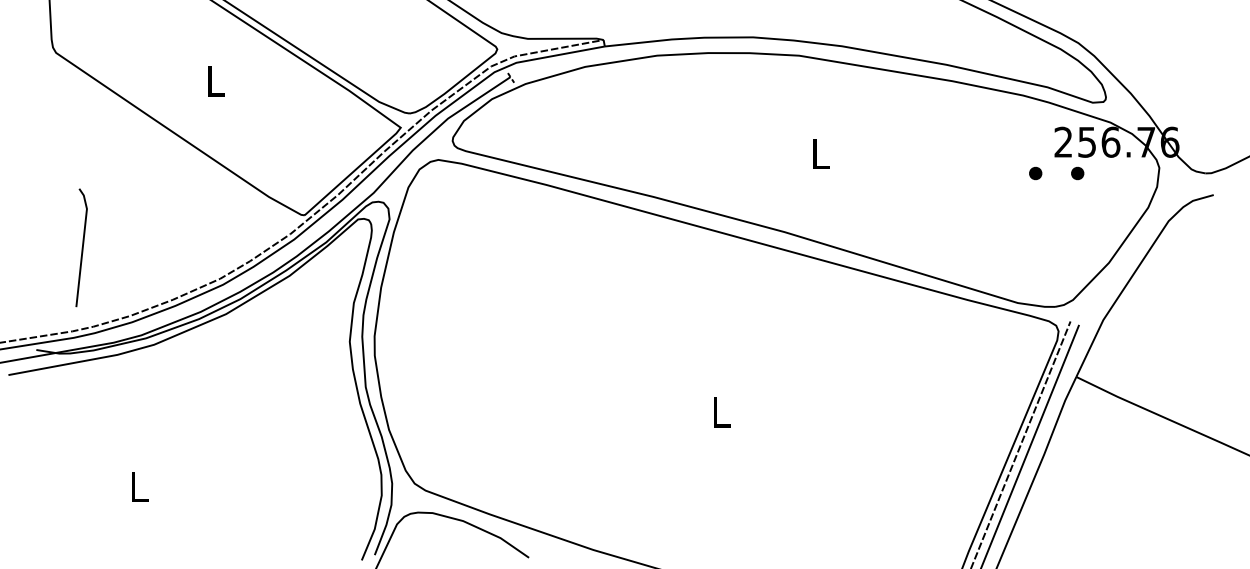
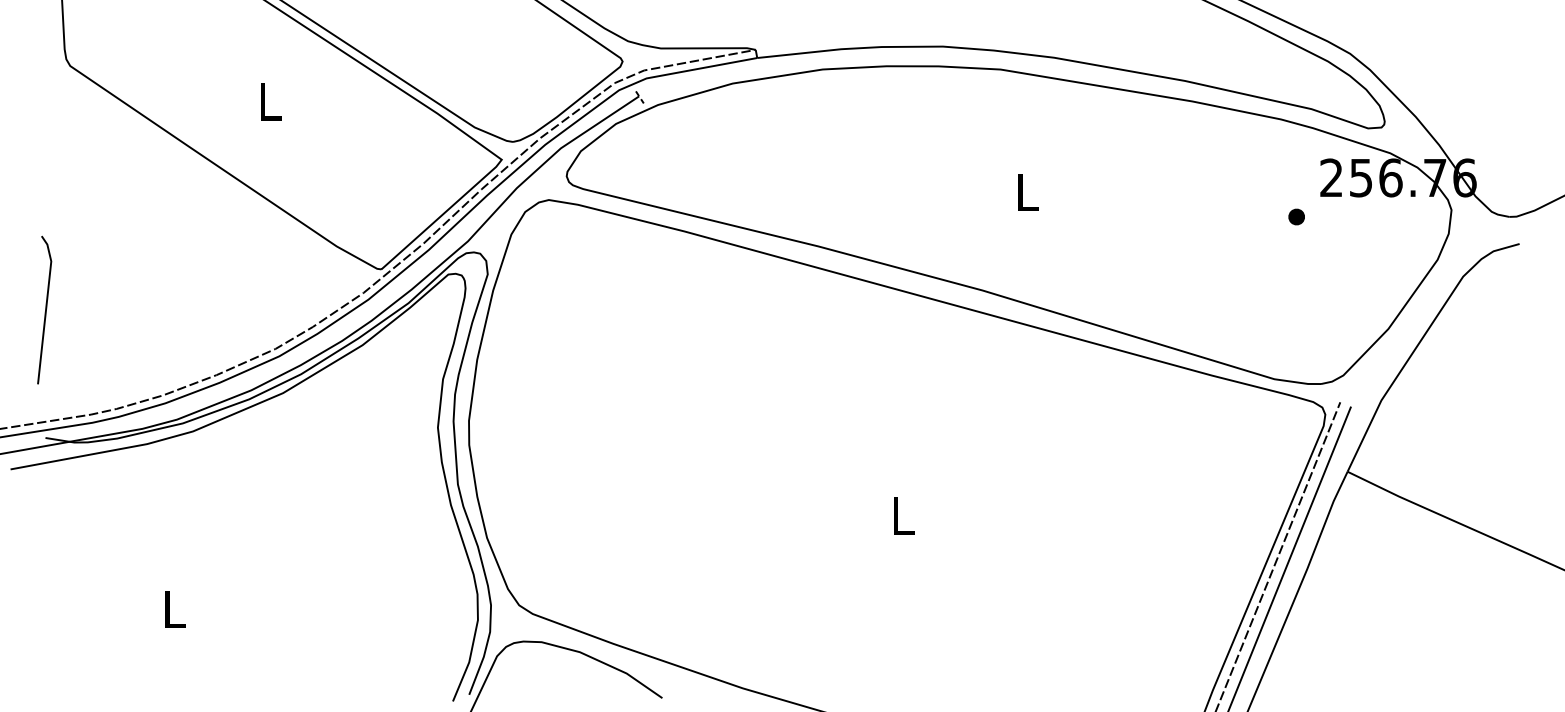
part: (1077, 173) -> (1349, 217), removed
line: (81, 247) -> (44, 309), moved

